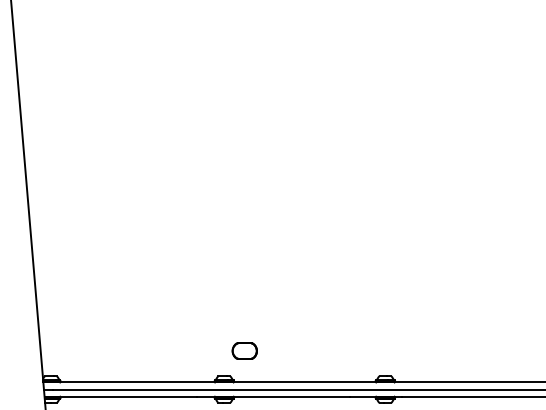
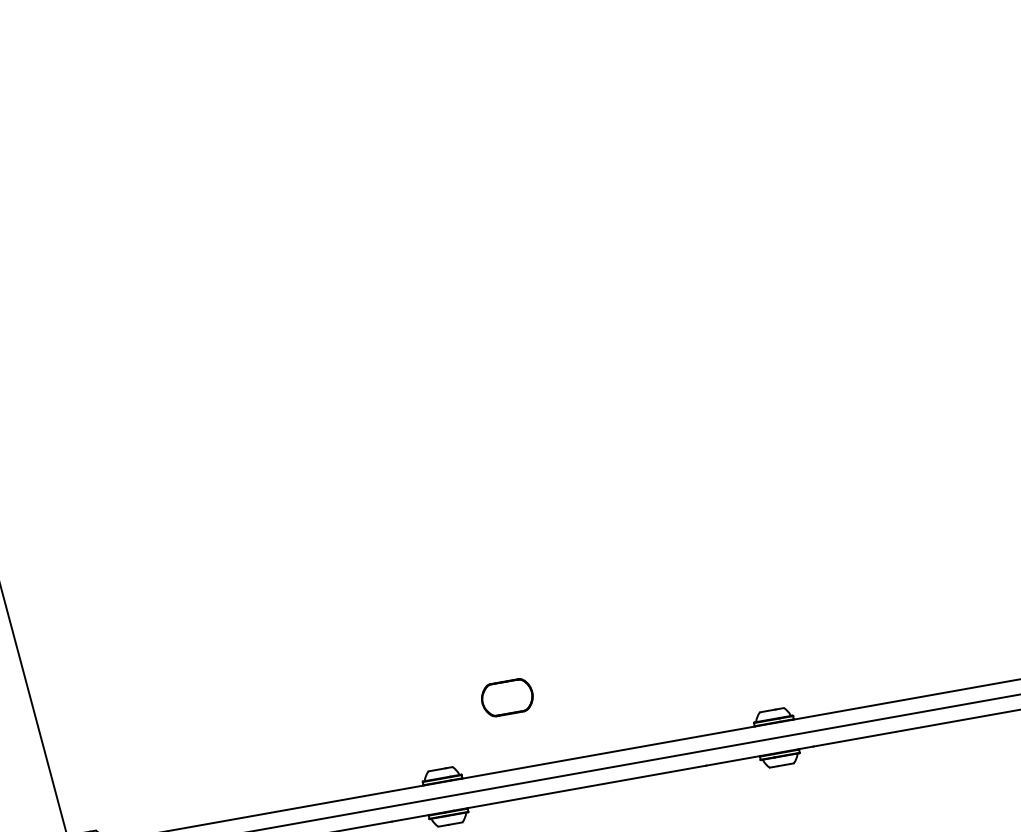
part: (244, 350) -> (506, 696), moved

